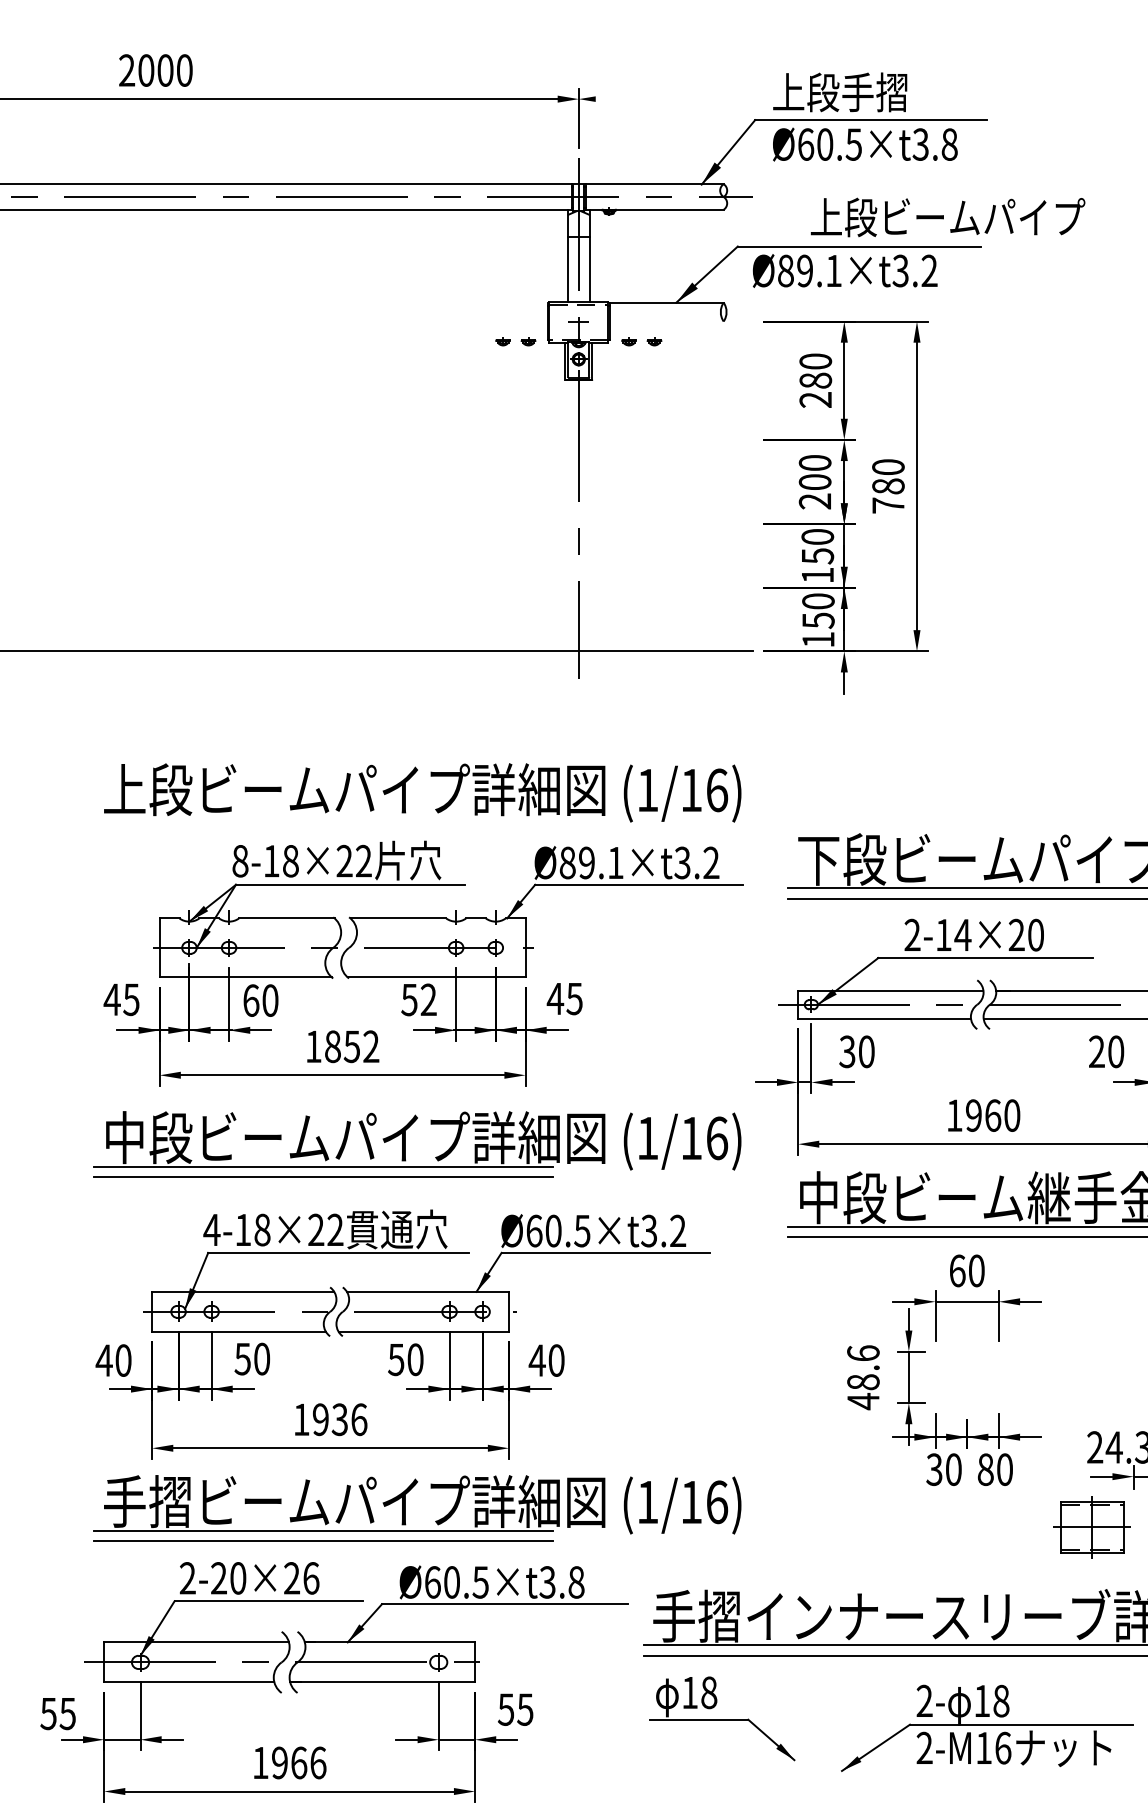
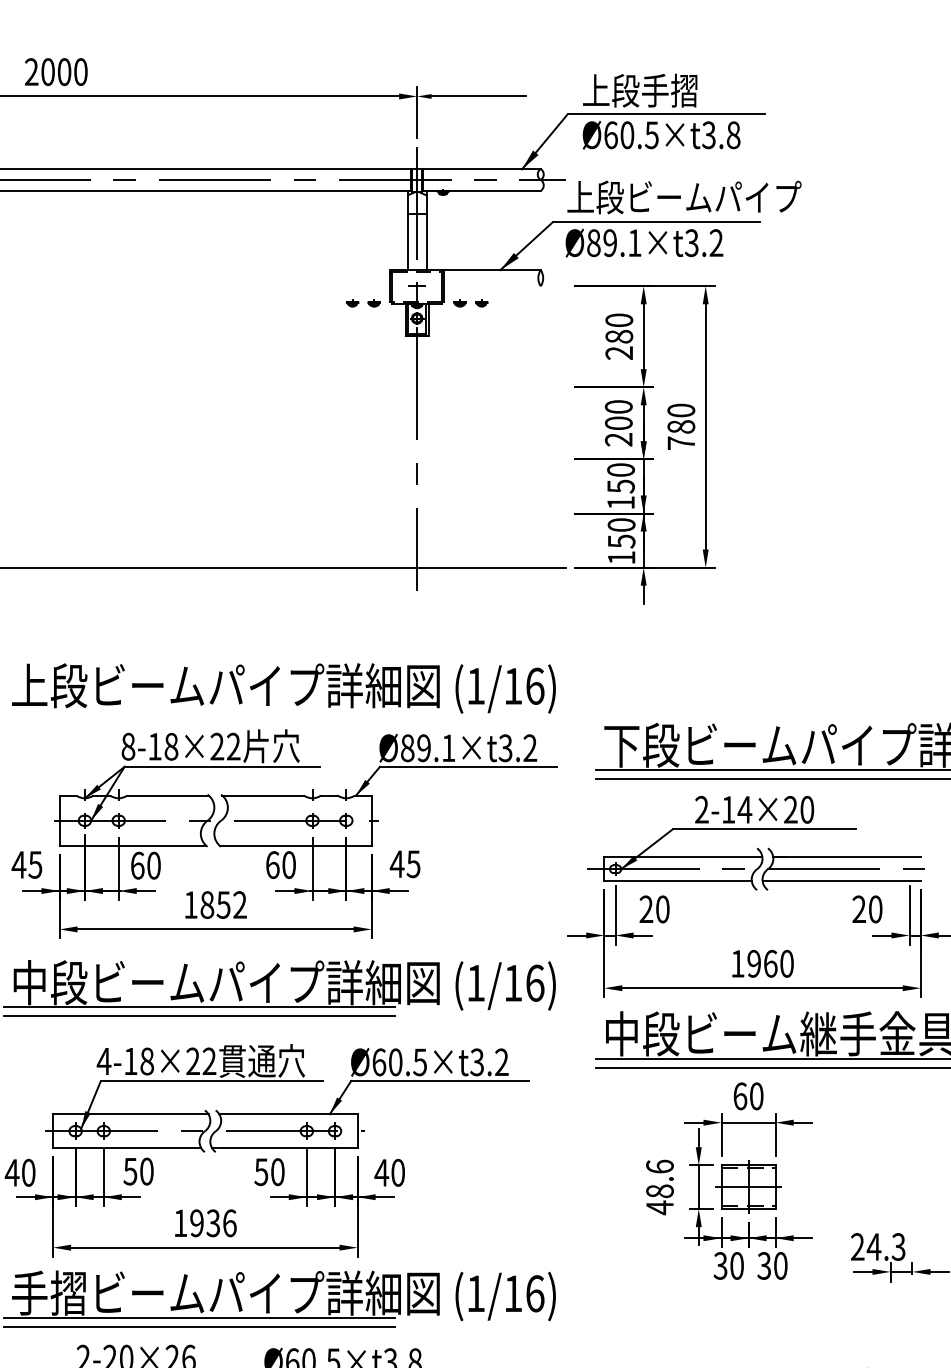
line: (650, 99) -> (478, 96), added
text: (947, 217) -> (683, 197), moved
text: (418, 999) -> (280, 864), 52 -> 60
text: (847, 1052) -> (646, 909), 30 -> 20
text: (985, 1469) -> (764, 1265), 80 -> 30
part: (1091, 1527) -> (747, 1187), moved

